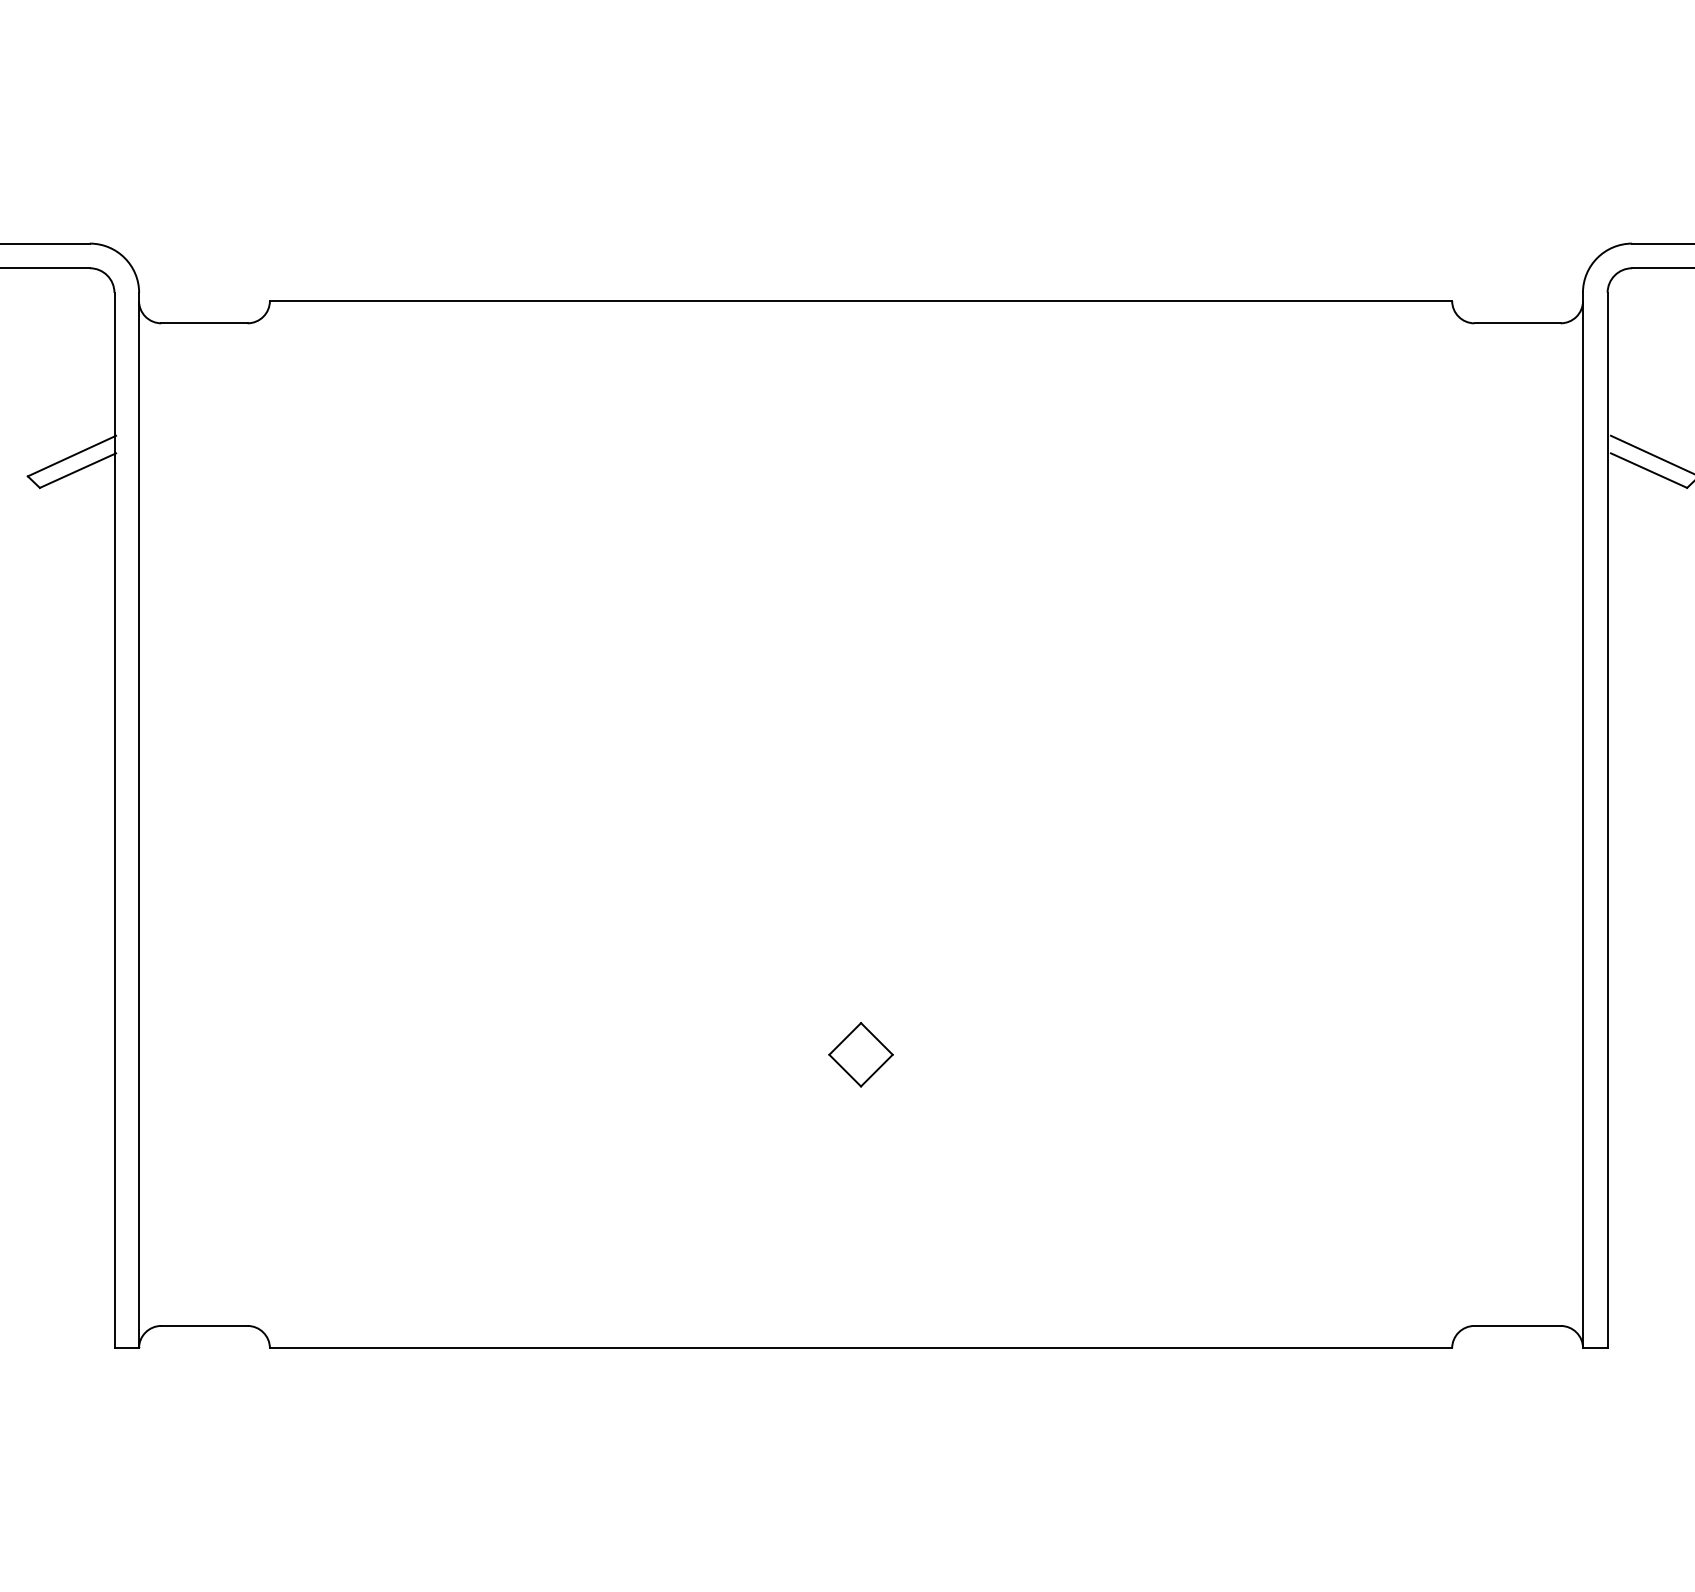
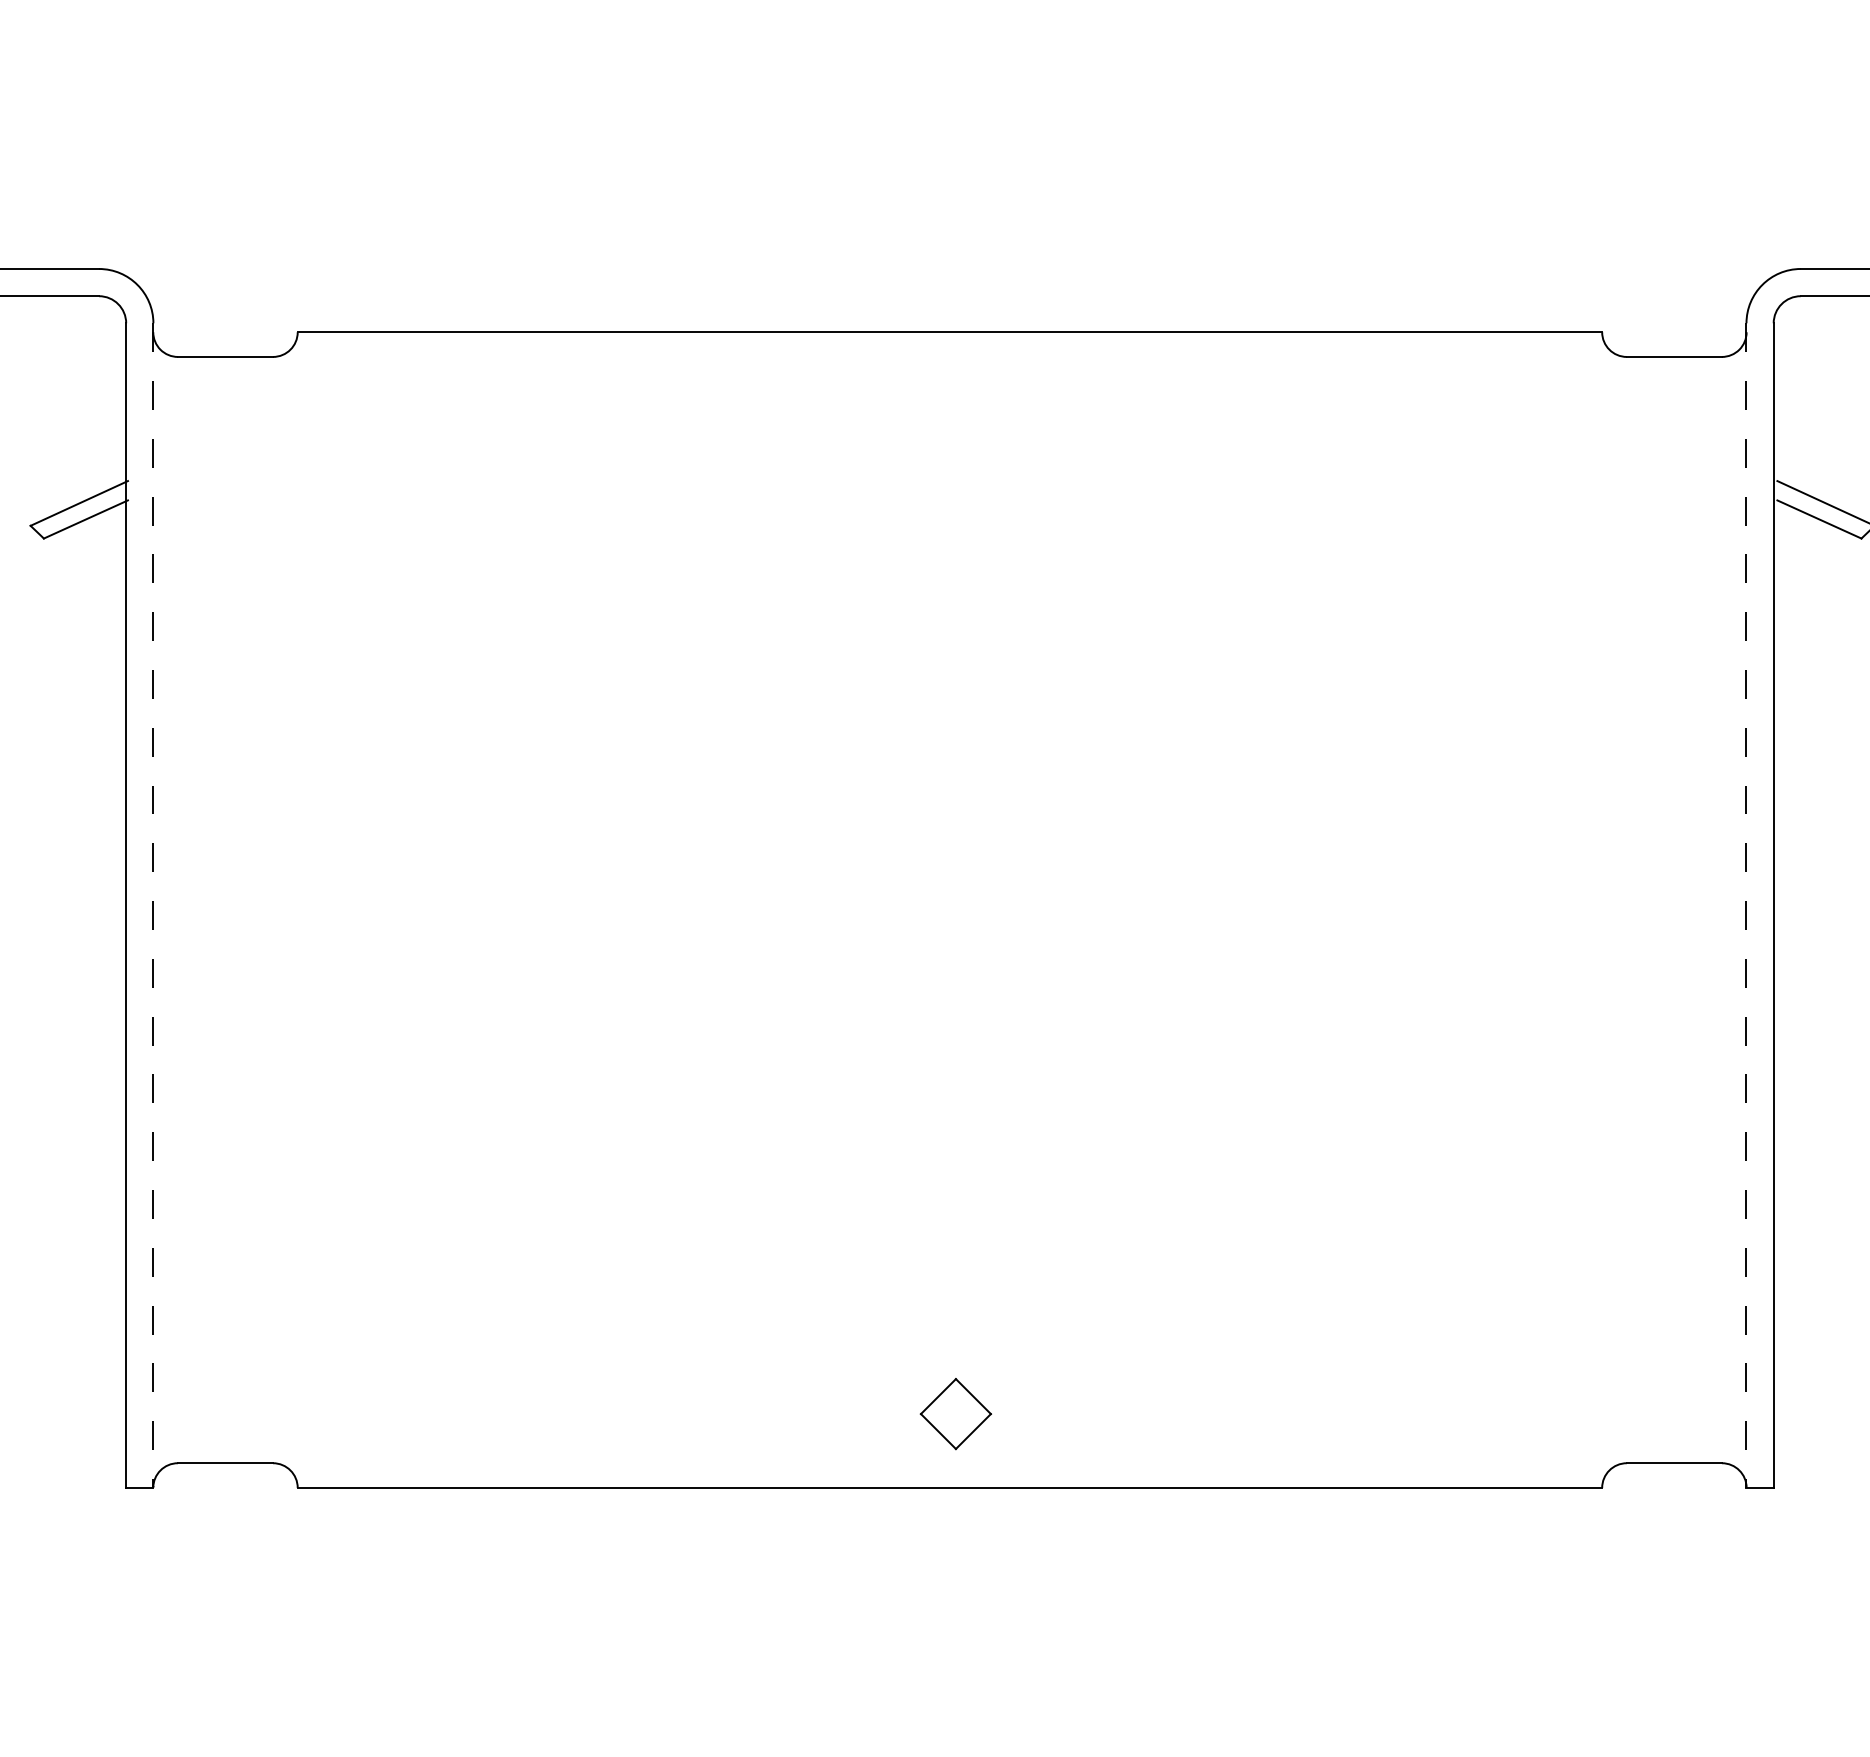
line: (139, 821) -> (153, 906), solid -> dashed
line: (1582, 821) -> (1746, 906), solid -> dashed
part: (860, 1055) -> (955, 1414), moved

